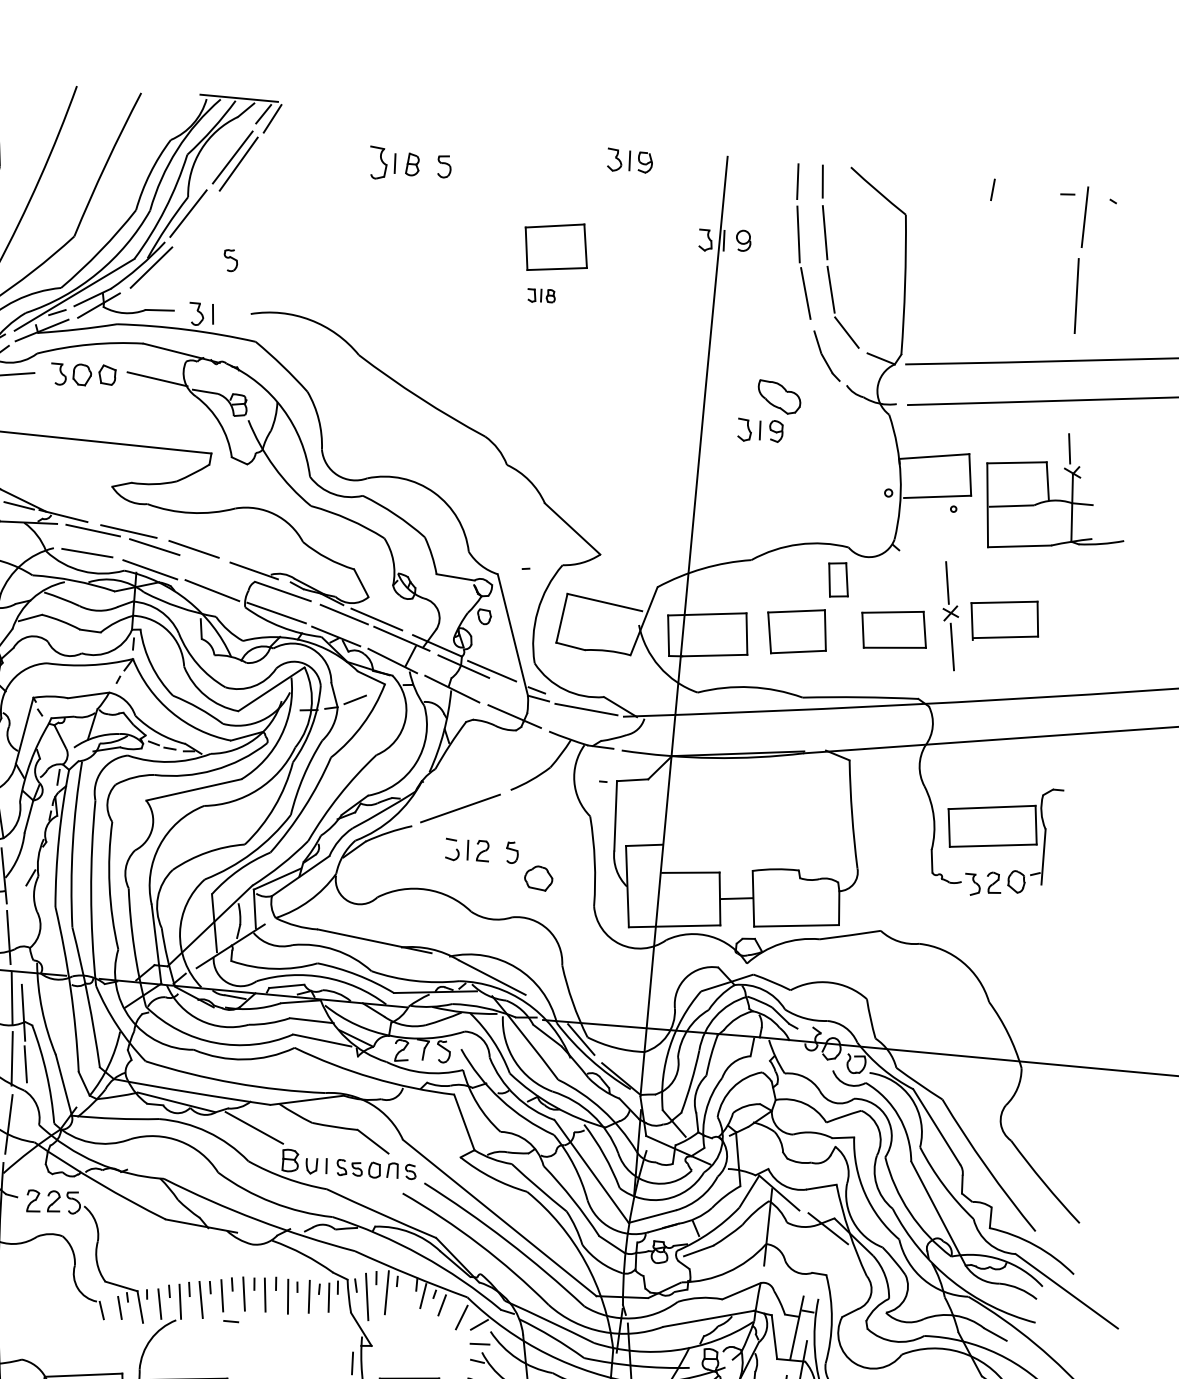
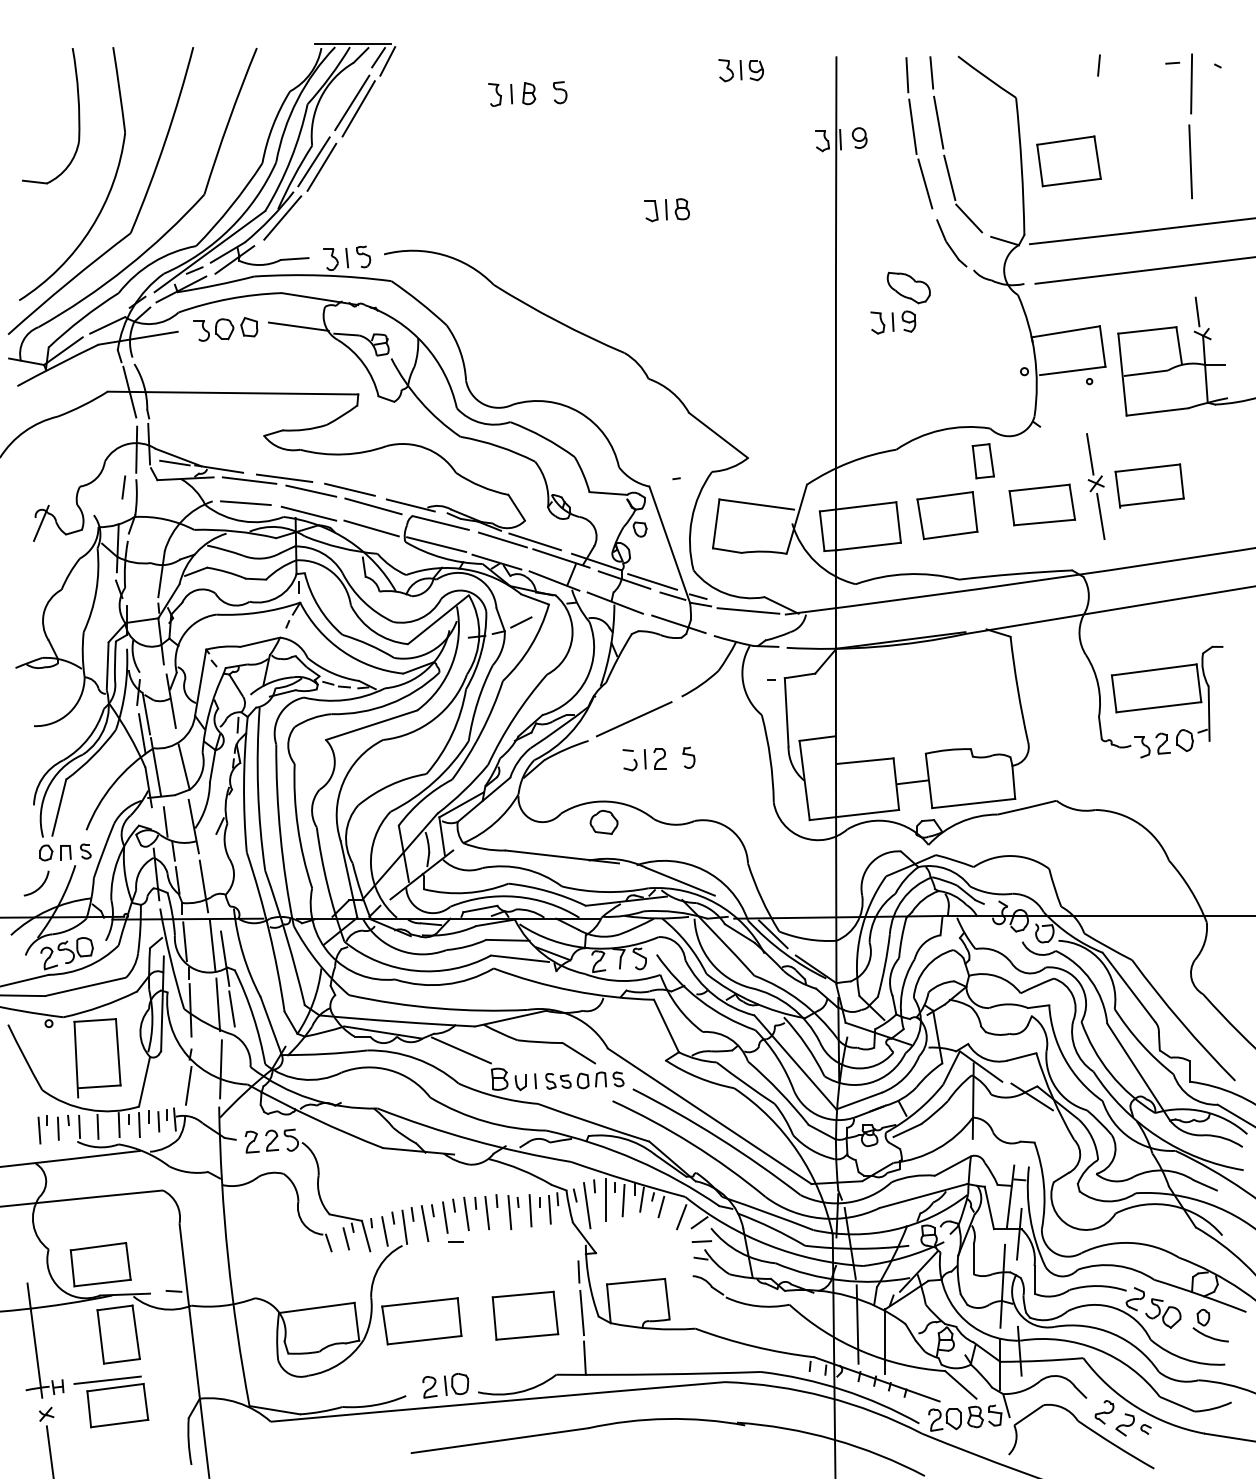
part: (377, 162) -> (494, 94), size x0.71
line: (195, 219) -> (321, 166), added
part: (555, 247) -> (1068, 161), moved
part: (230, 260) -> (363, 256), moved
part: (541, 296) -> (666, 210), size x1.67
line: (216, 568) -> (373, 506), added
line: (510, 686) -> (672, 595), added
part: (538, 878) -> (603, 822), moved
line: (404, 1295) -> (623, 1200), added

